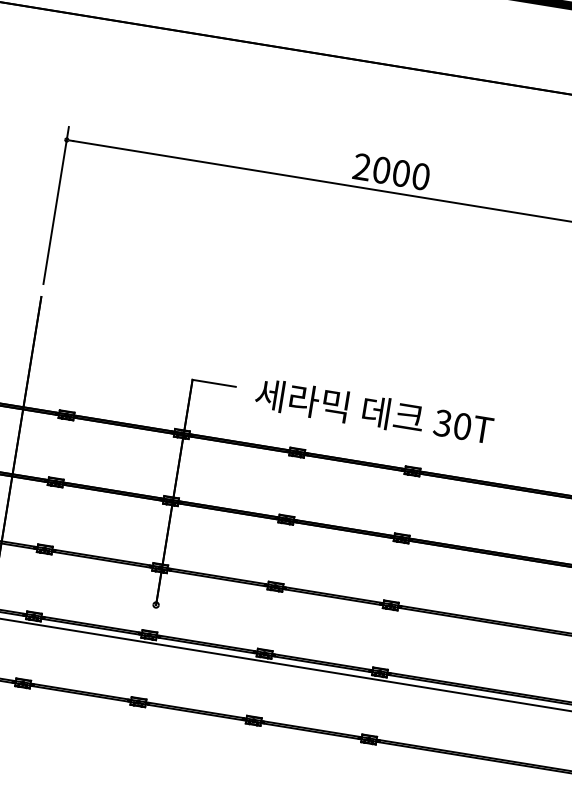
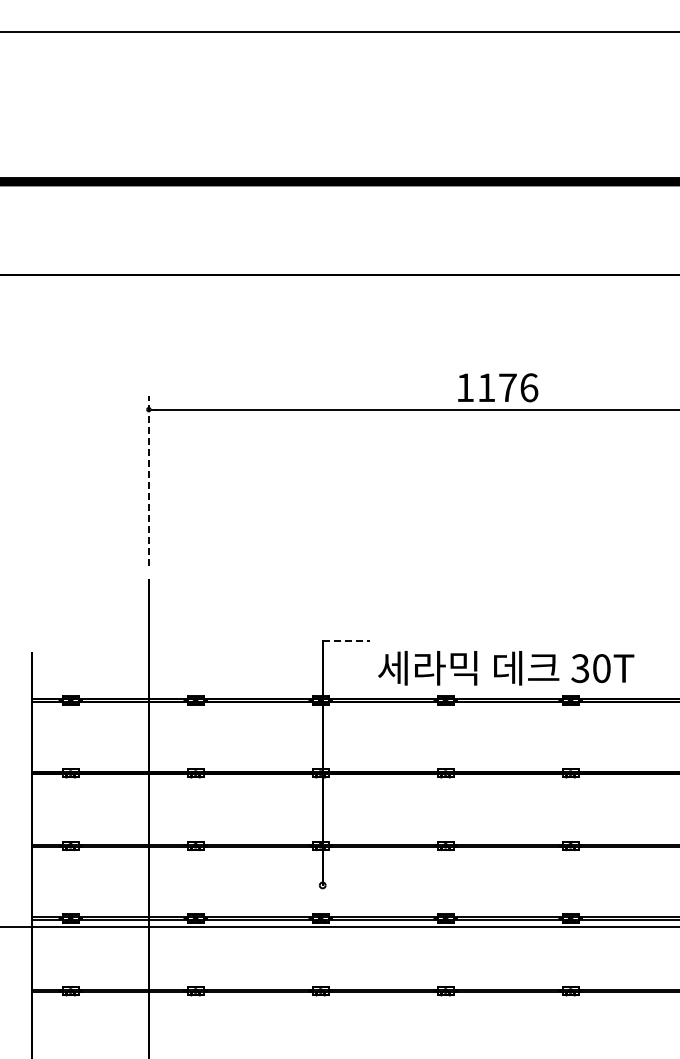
text: (391, 171) -> (497, 387), 2000 -> 1176
line: (55, 205) -> (148, 480), solid -> dashed
line: (214, 383) -> (346, 641), solid -> dashed
text: (374, 412) -> (506, 668), moved

